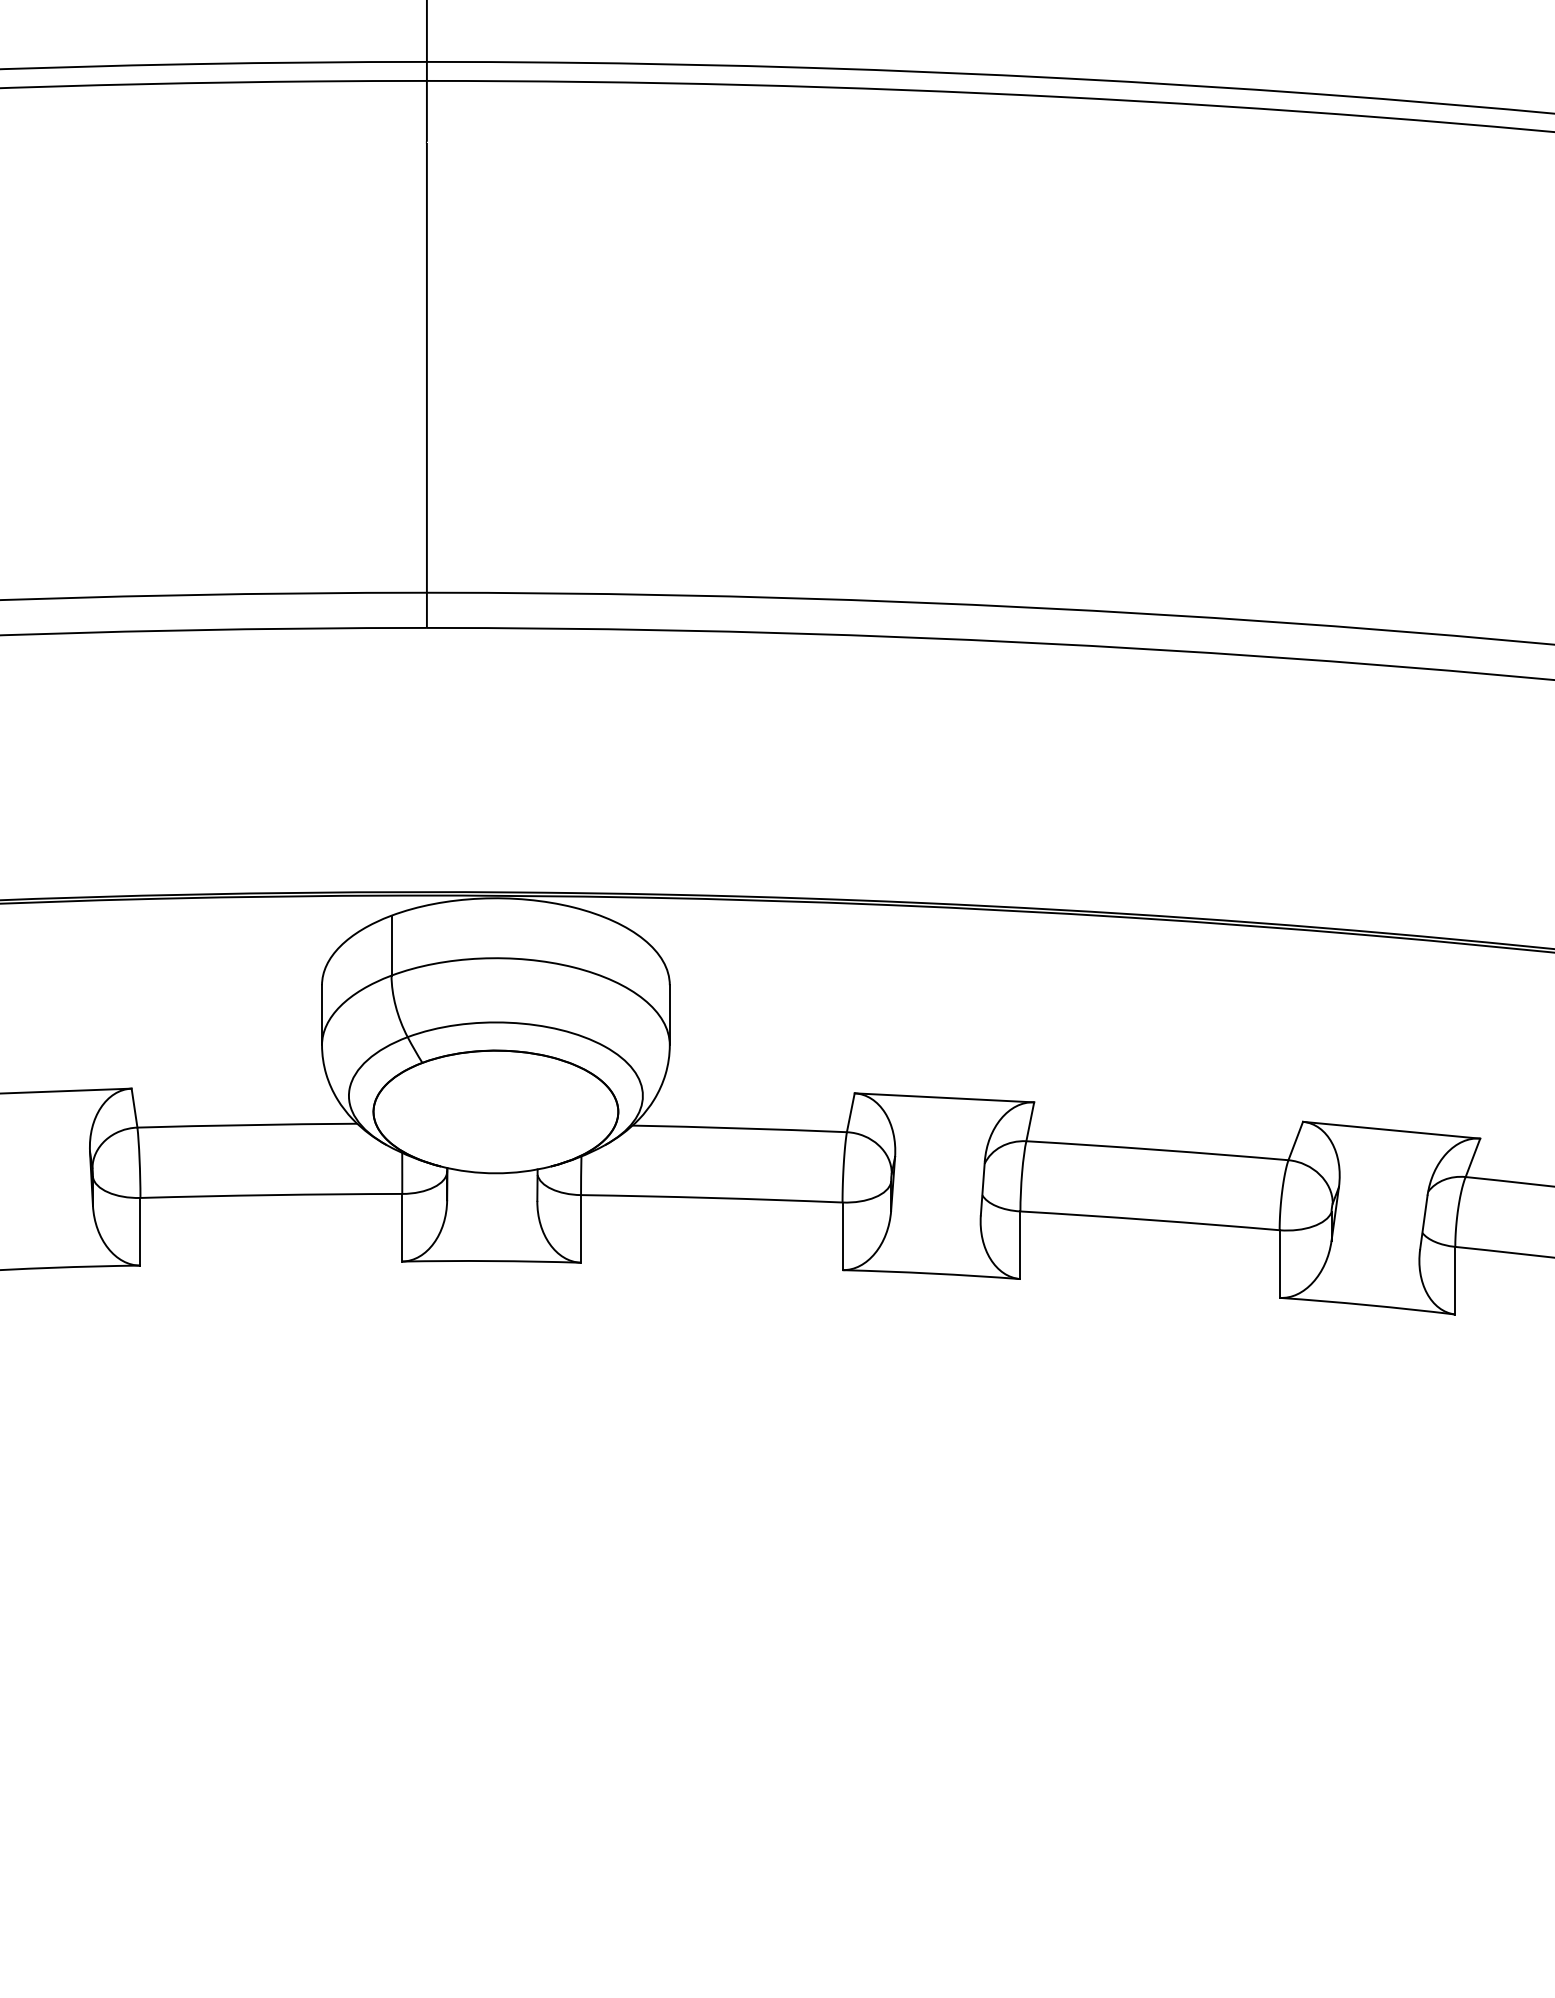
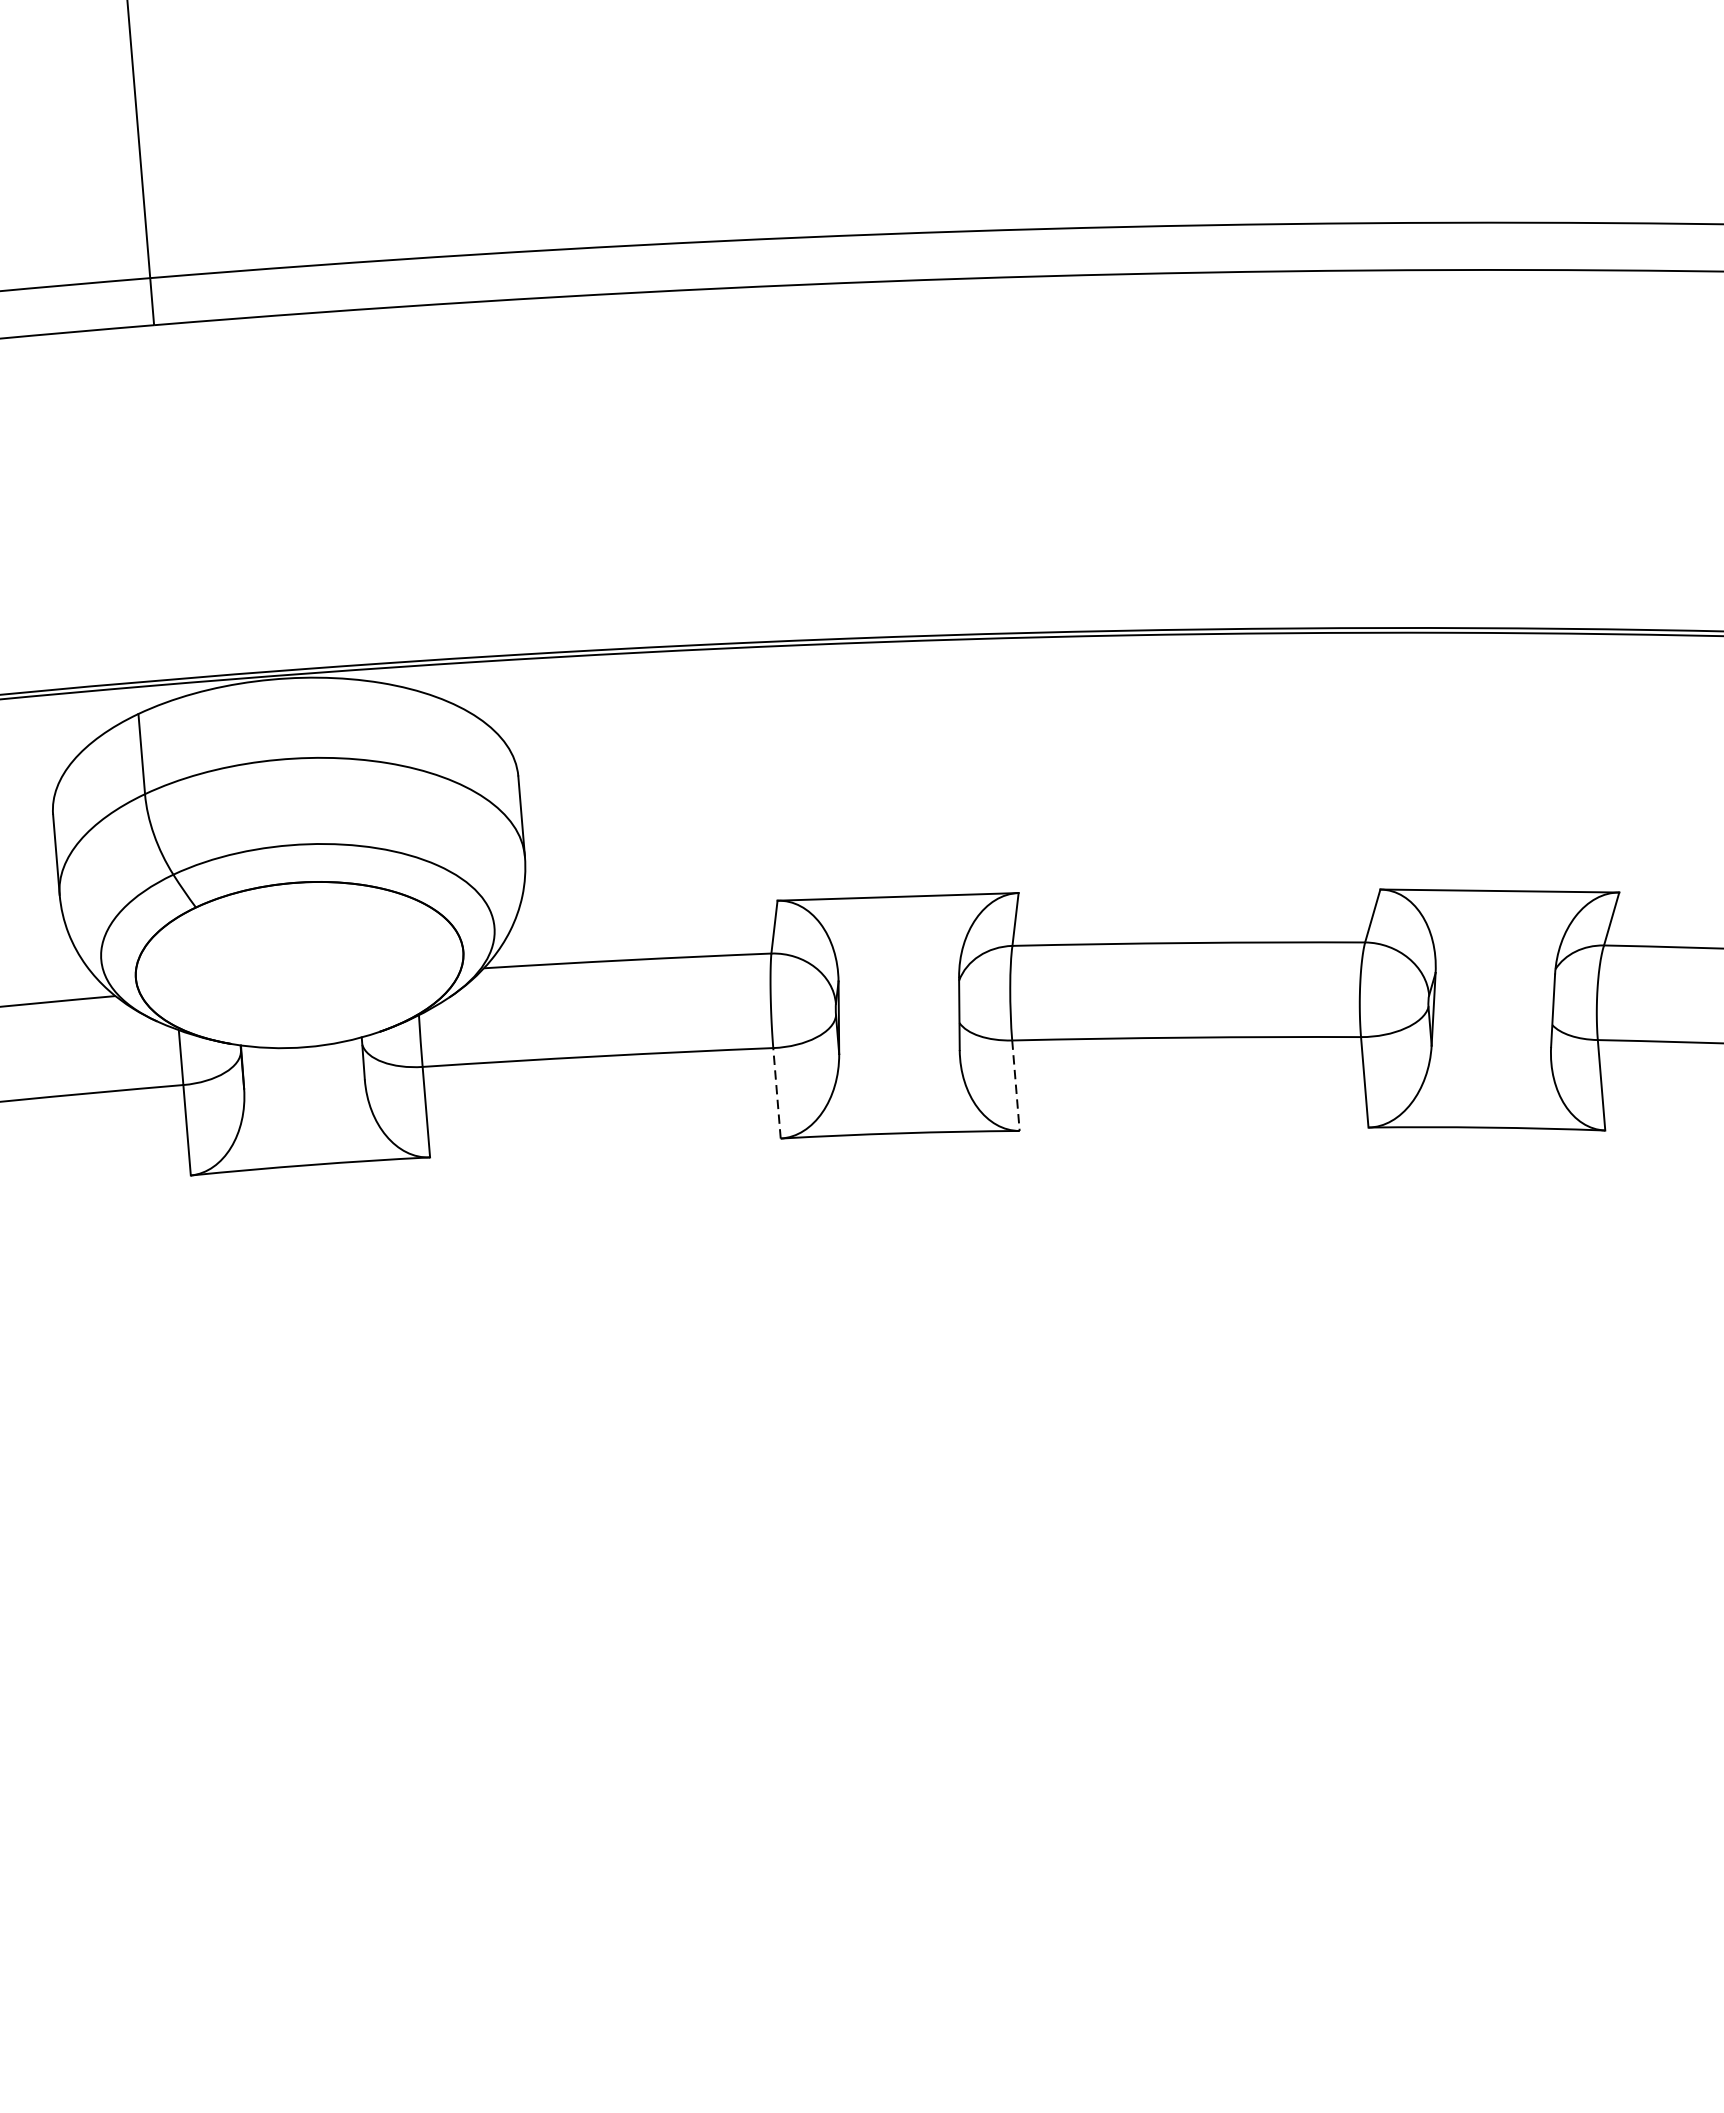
line: (842, 1236) -> (776, 1093), solid -> dashed
line: (1020, 1245) -> (1016, 1086), solid -> dashed

